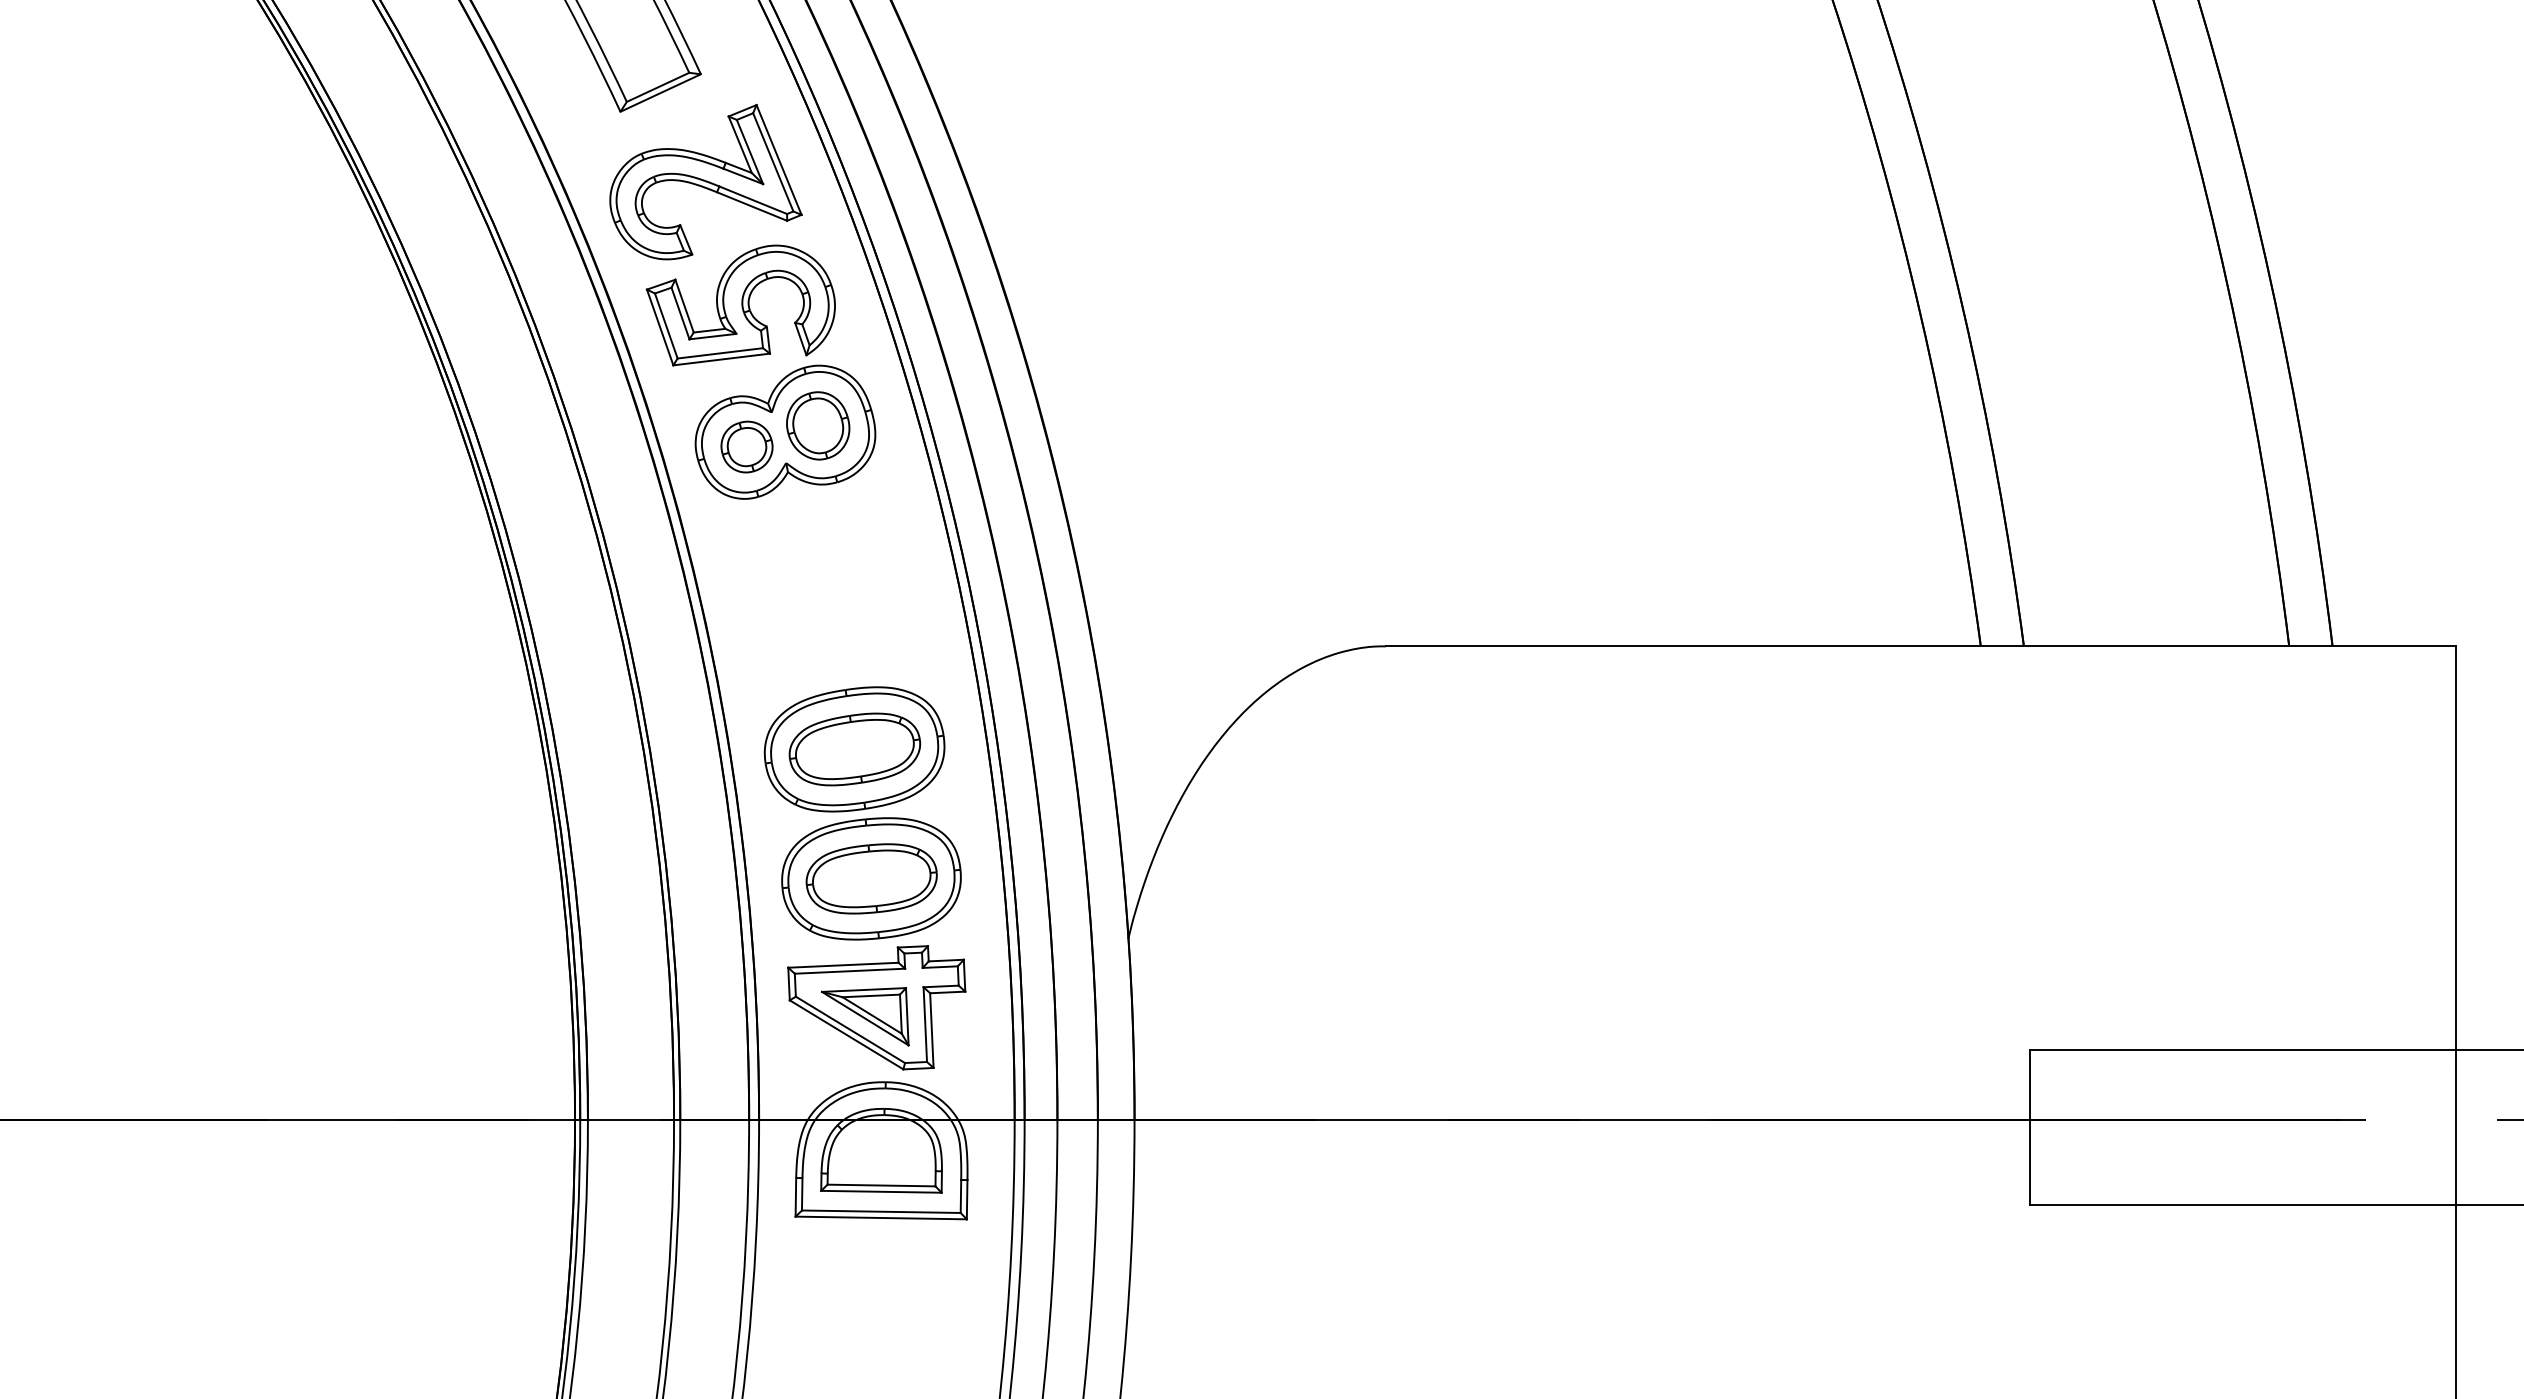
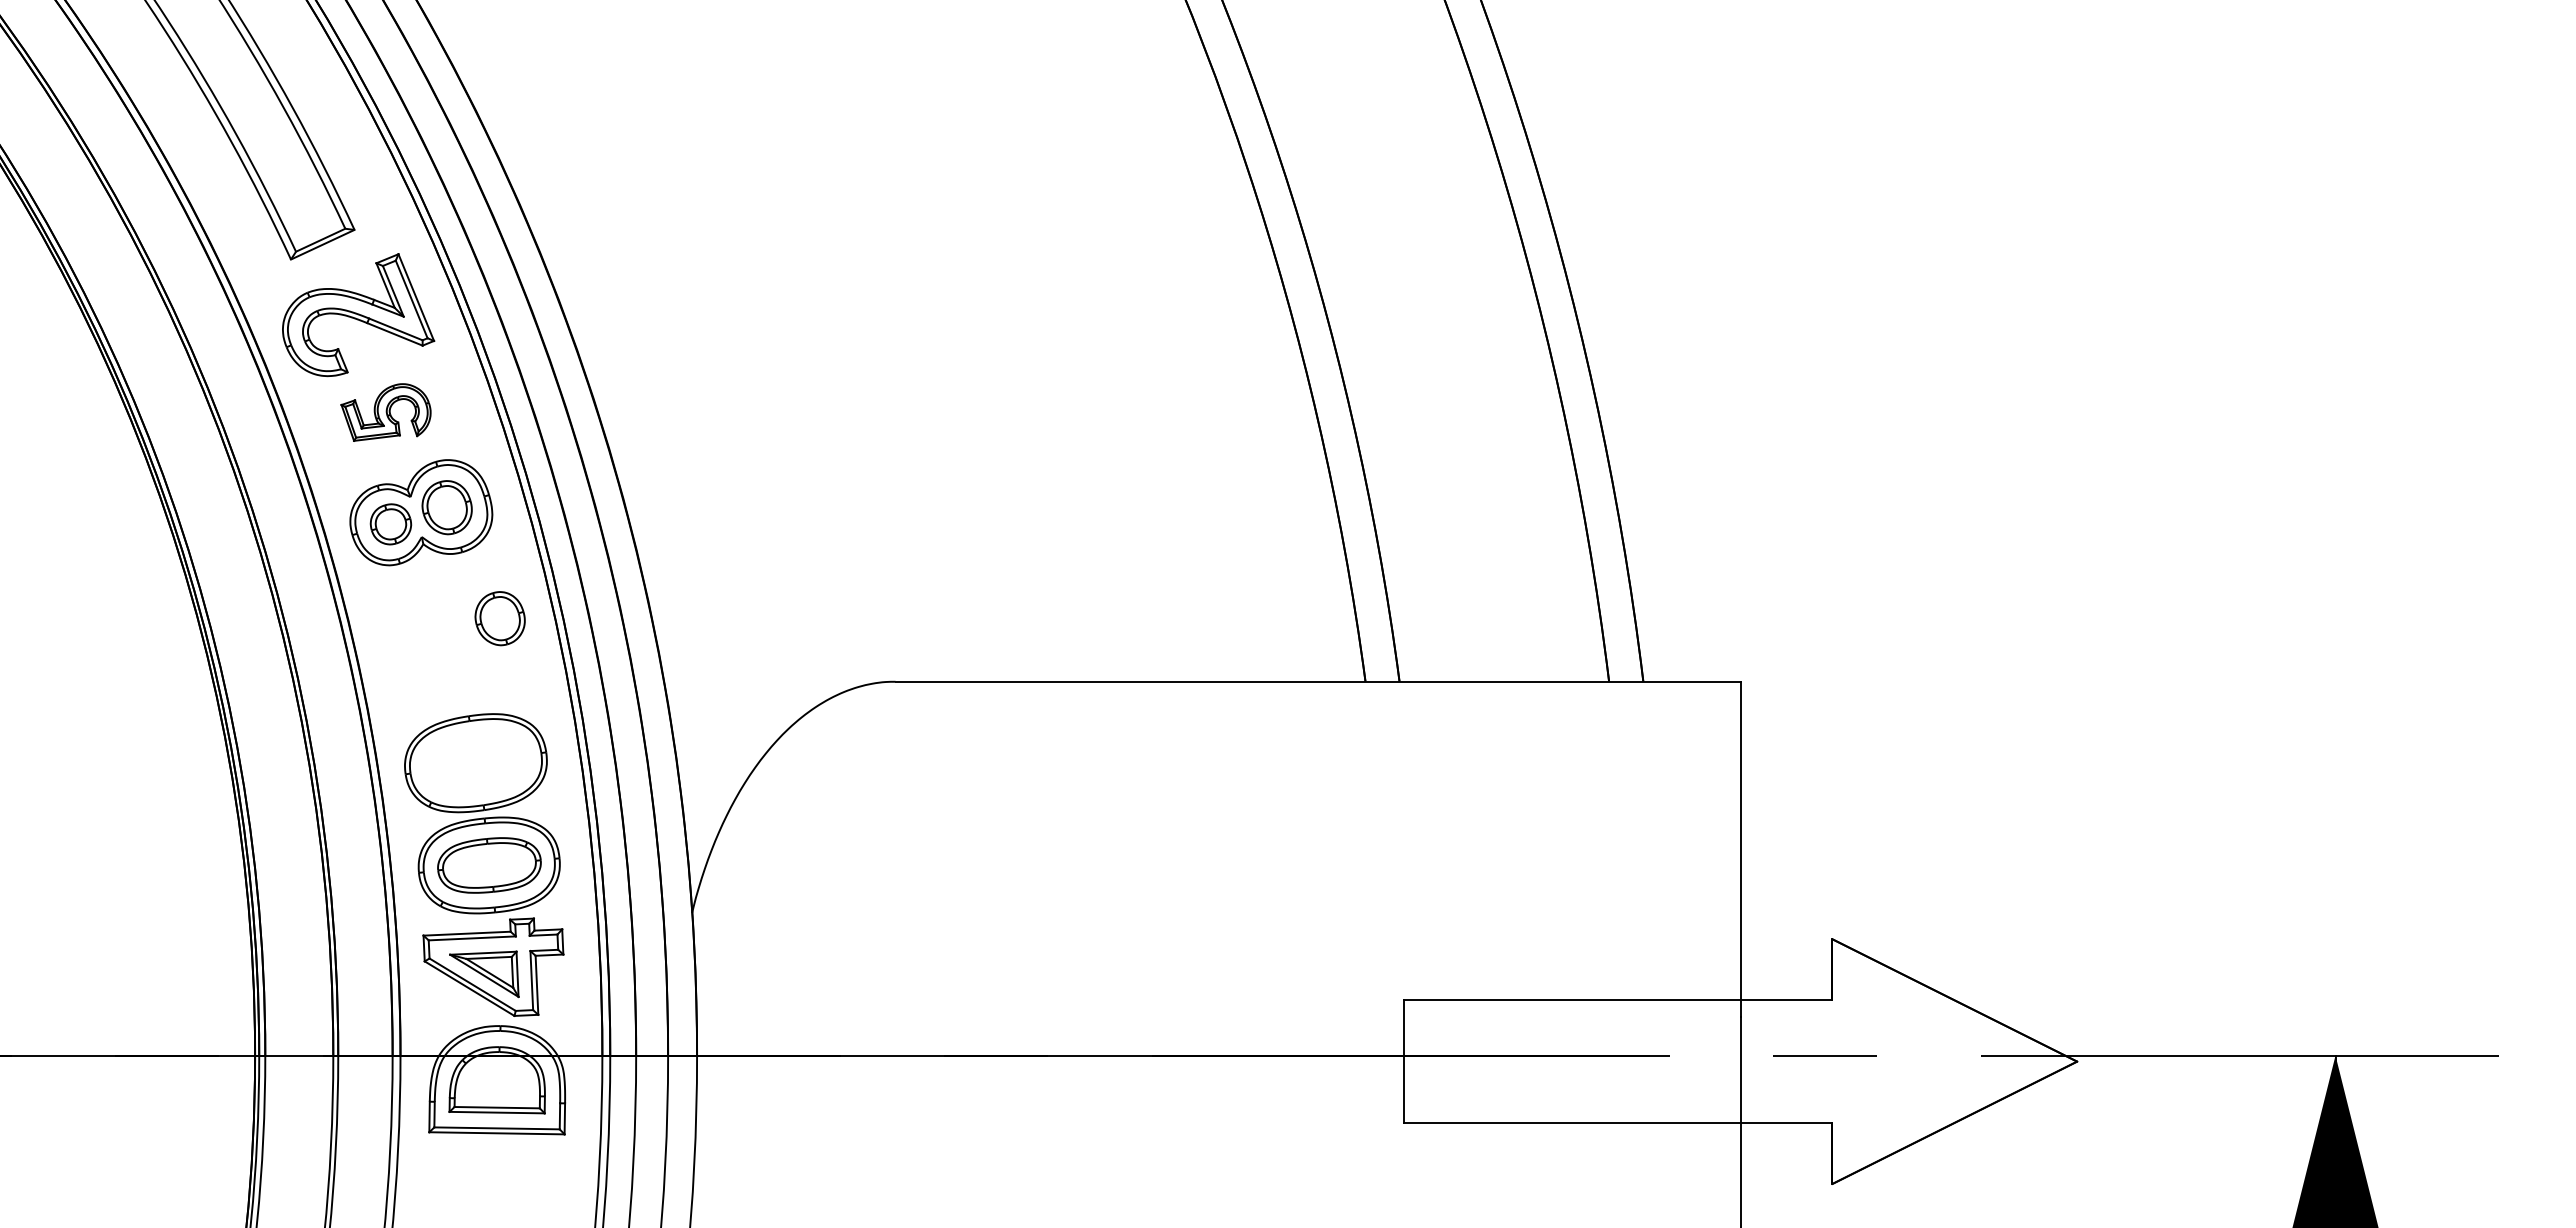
part: (740, 305) -> (385, 412), size x0.6
part: (884, 566) -> (499, 618), added
part: (854, 749) -> (475, 763), removed

